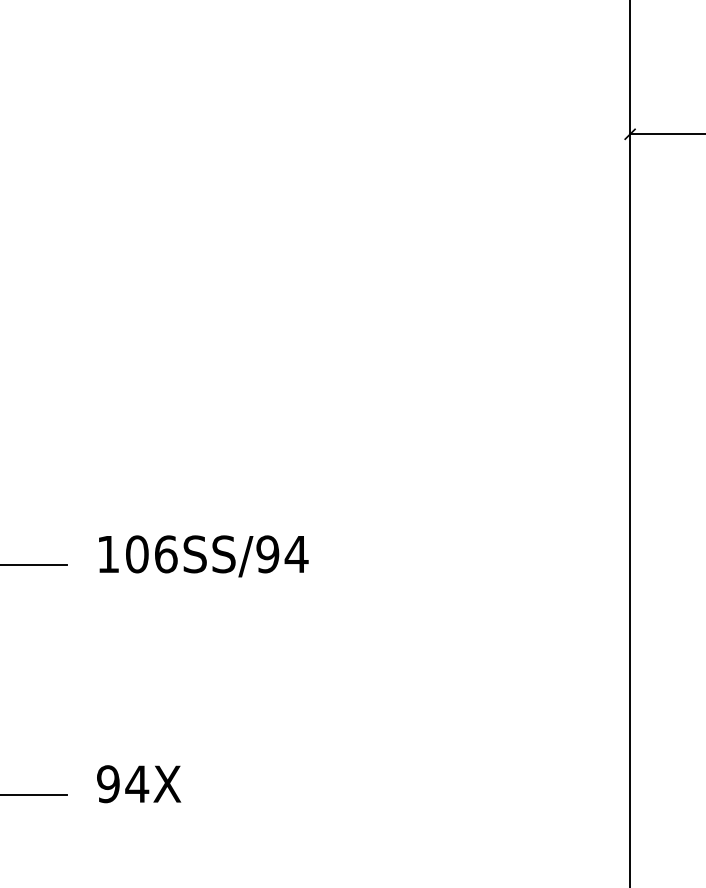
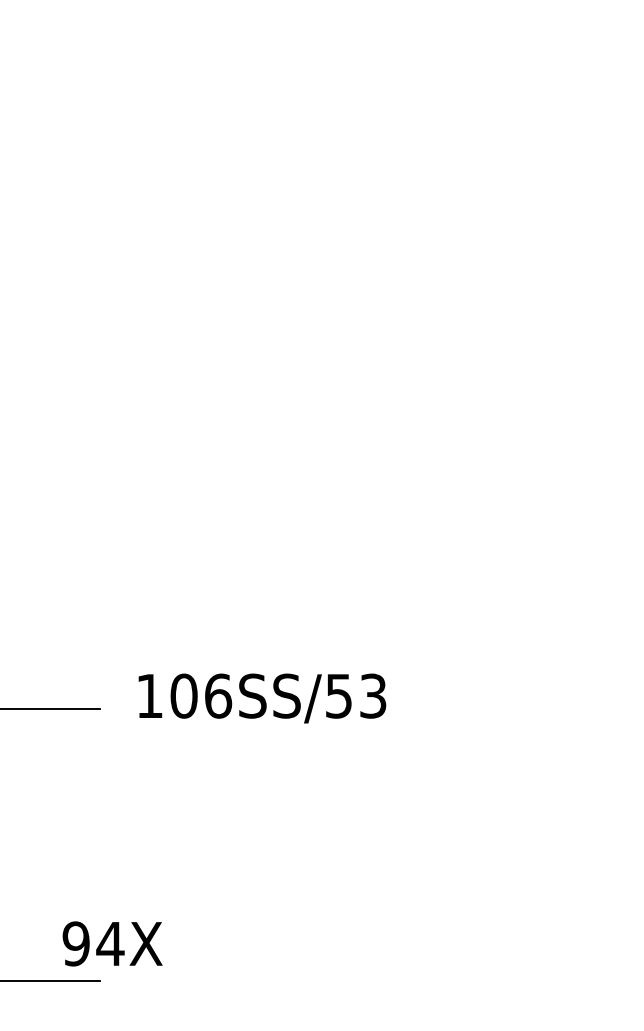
text: (282, 554) -> (356, 696), 106SS/94 -> 106SS/53
text: (139, 784) -> (113, 944), moved

